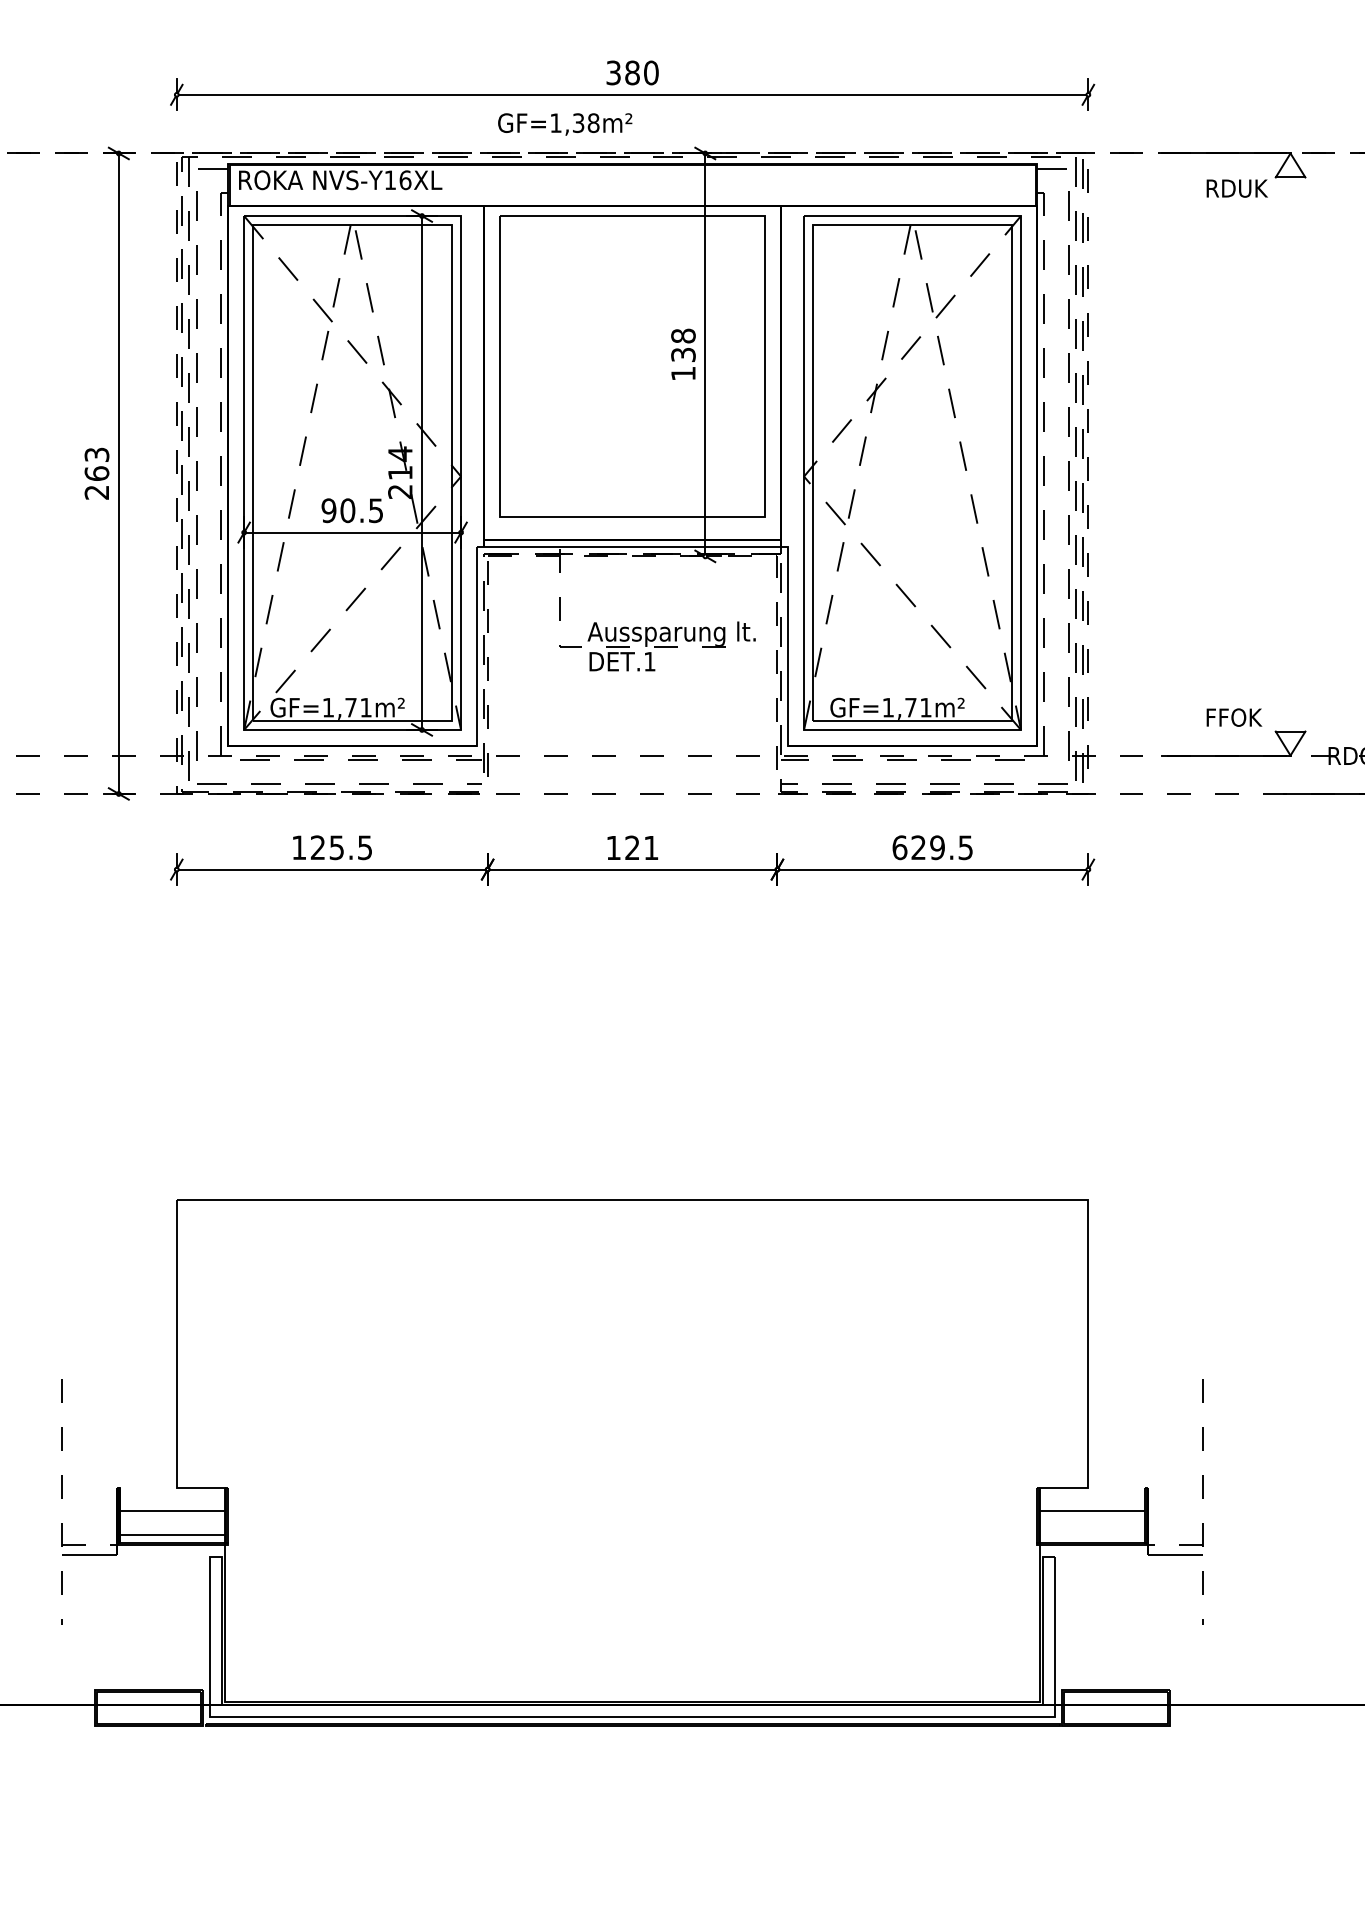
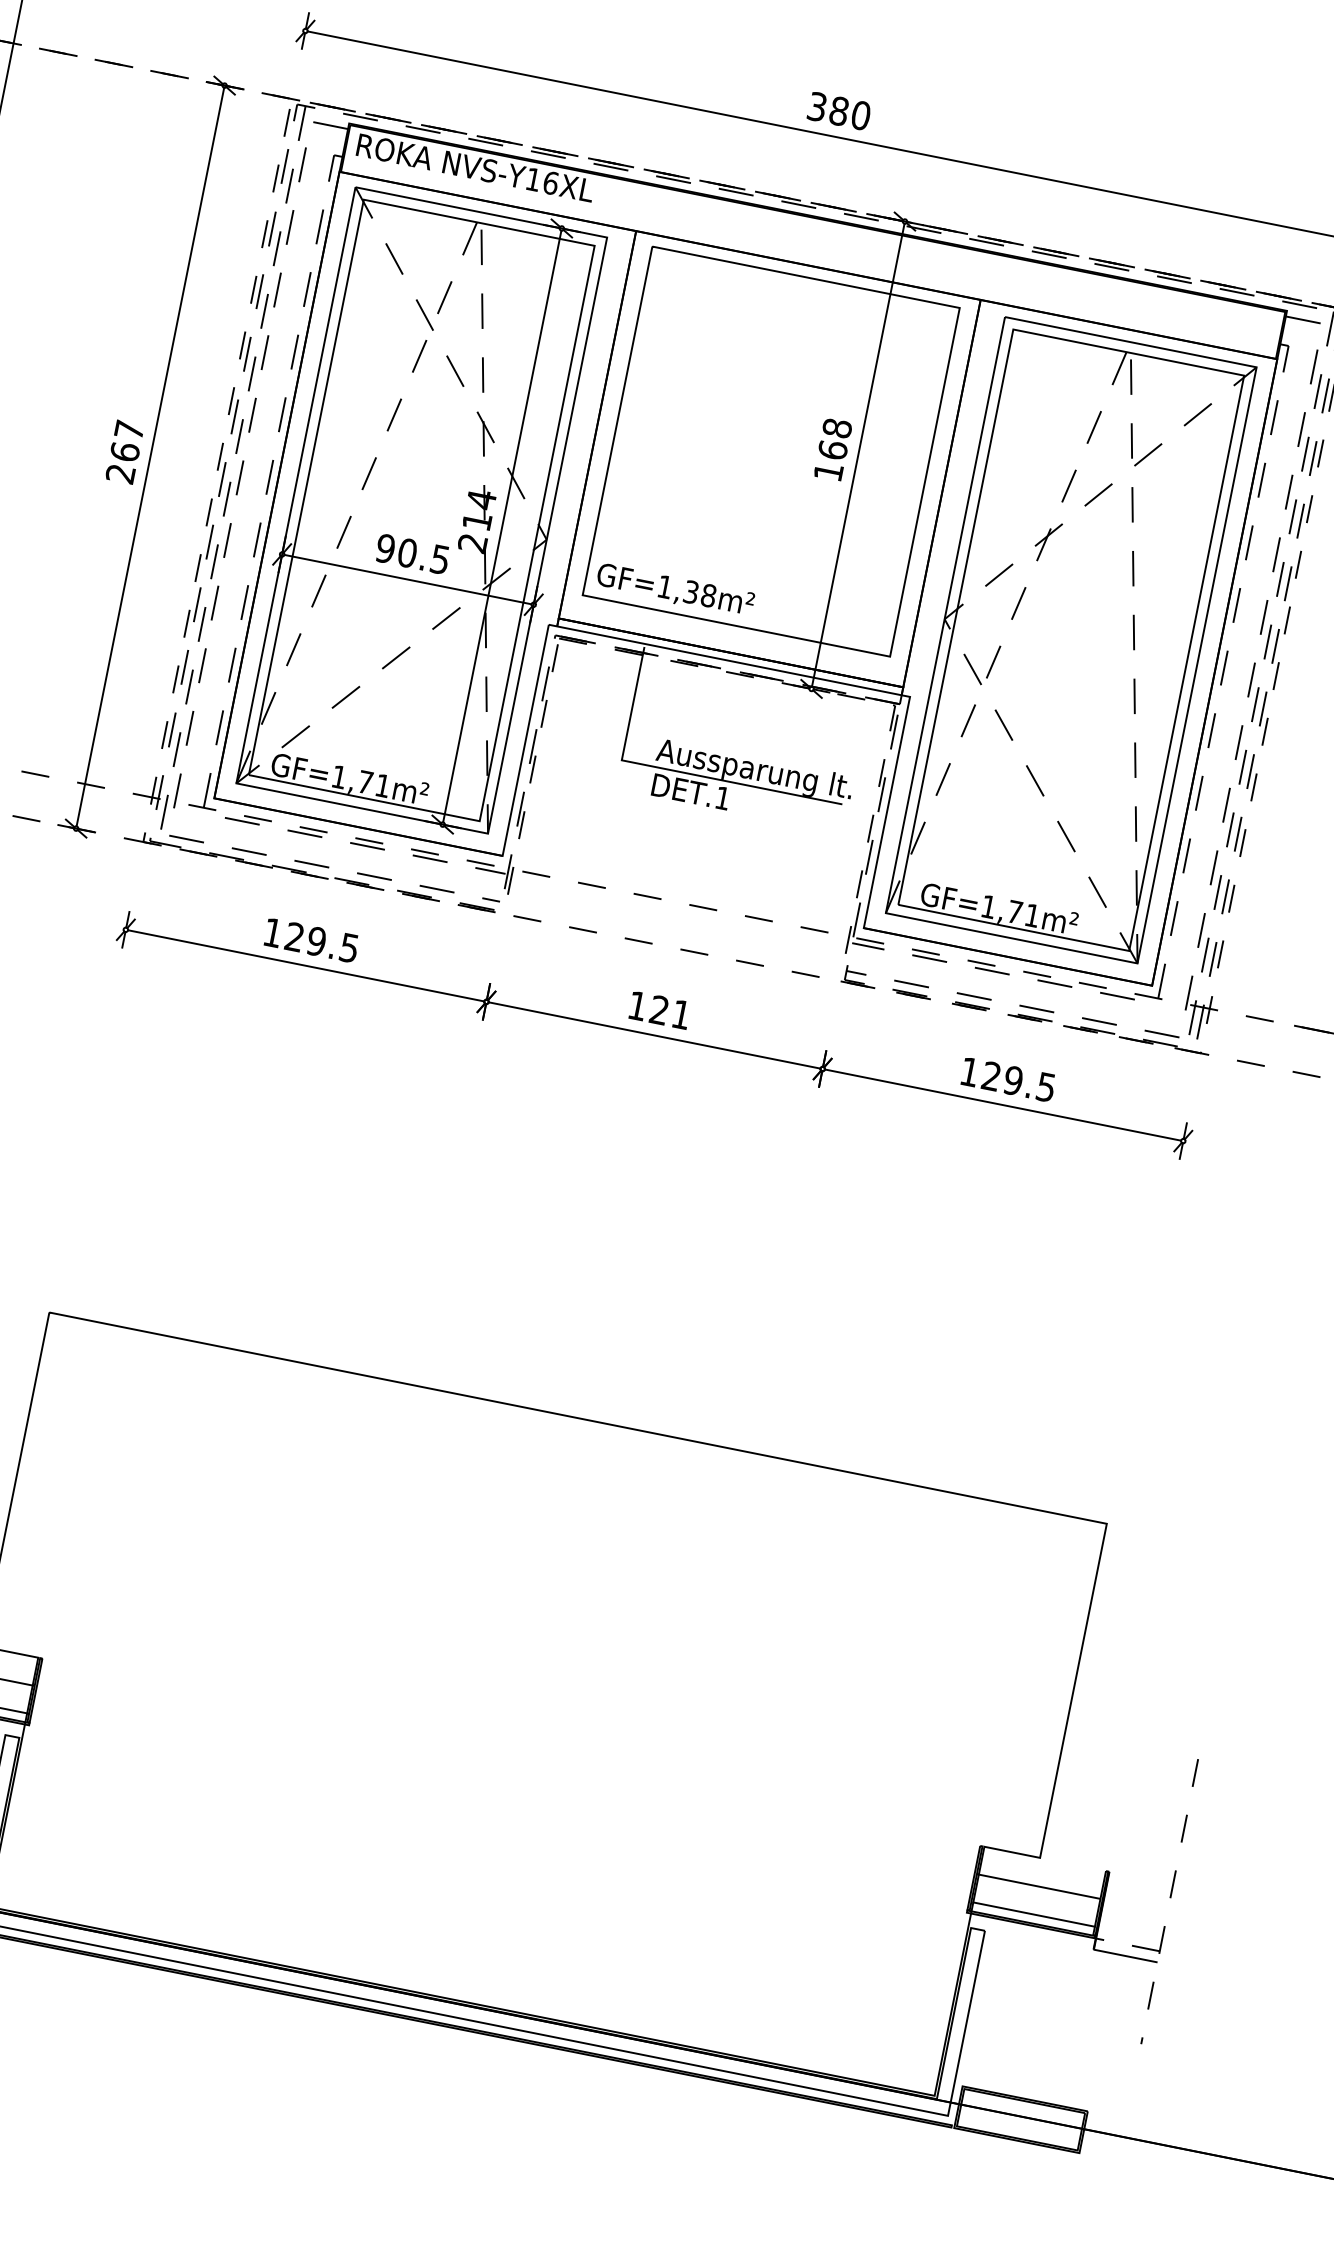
text: (565, 124) -> (675, 590), moved
text: (683, 354) -> (833, 449), 138 -> 168
text: (96, 454) -> (128, 429), 263 -> 267
line: (605, 646) -> (674, 770), dashed -> solid
text: (336, 847) -> (316, 941), 125.5 -> 129.5
text: (899, 847) -> (969, 1071), 629.5 -> 129.5
line: (1092, 1535) -> (1033, 1914), added

